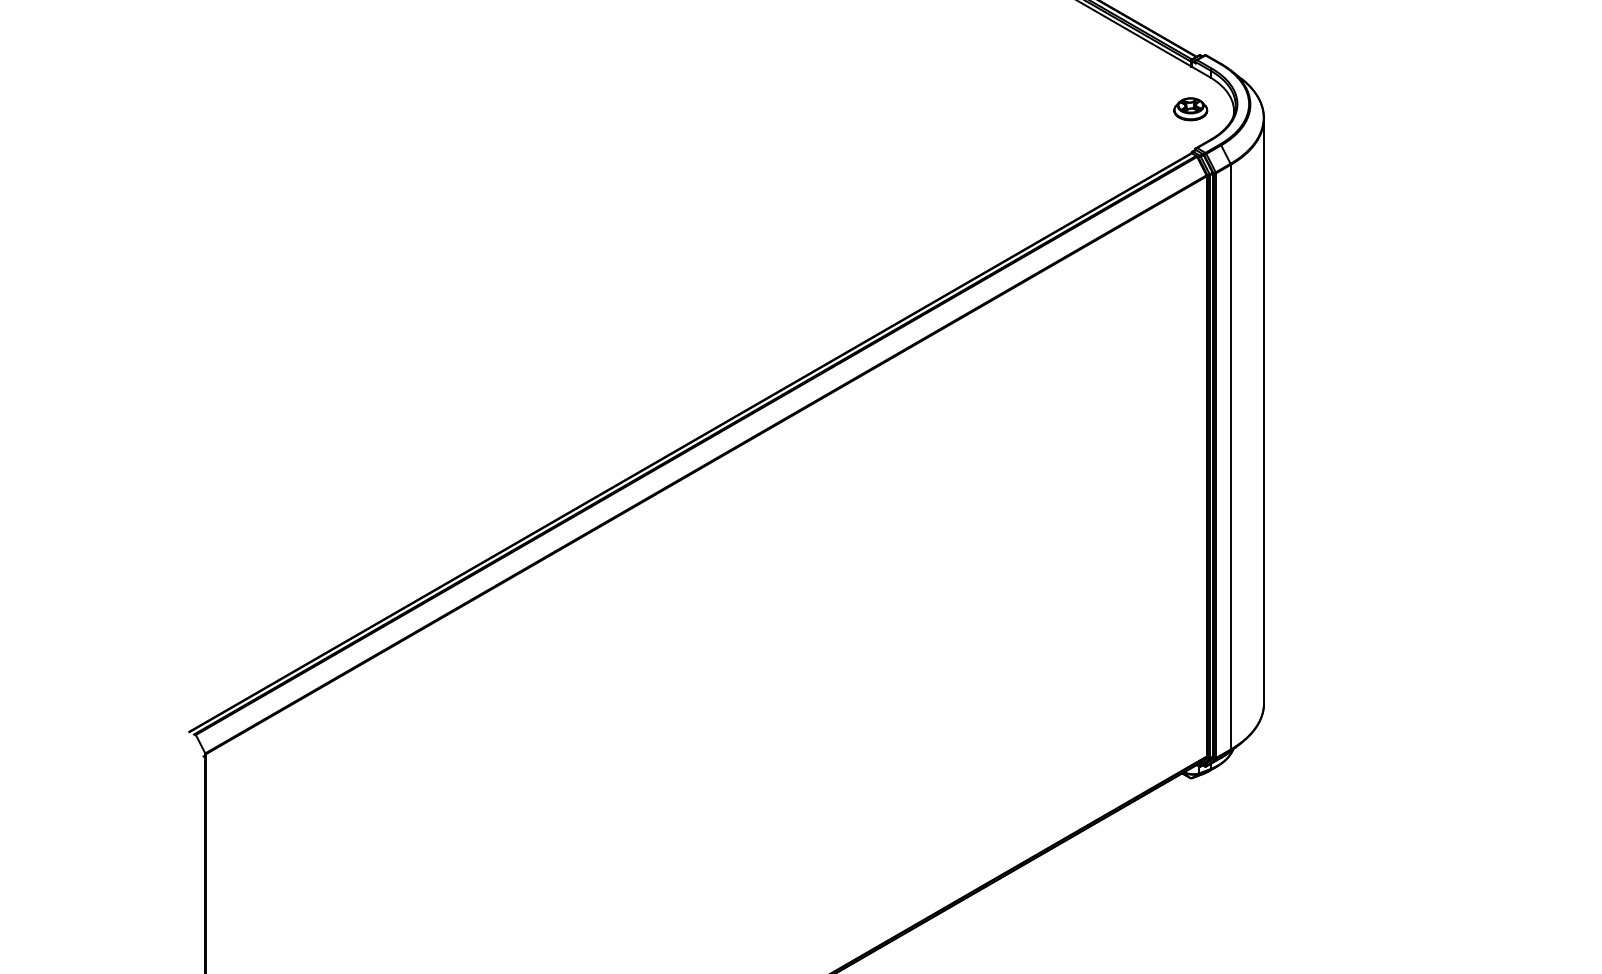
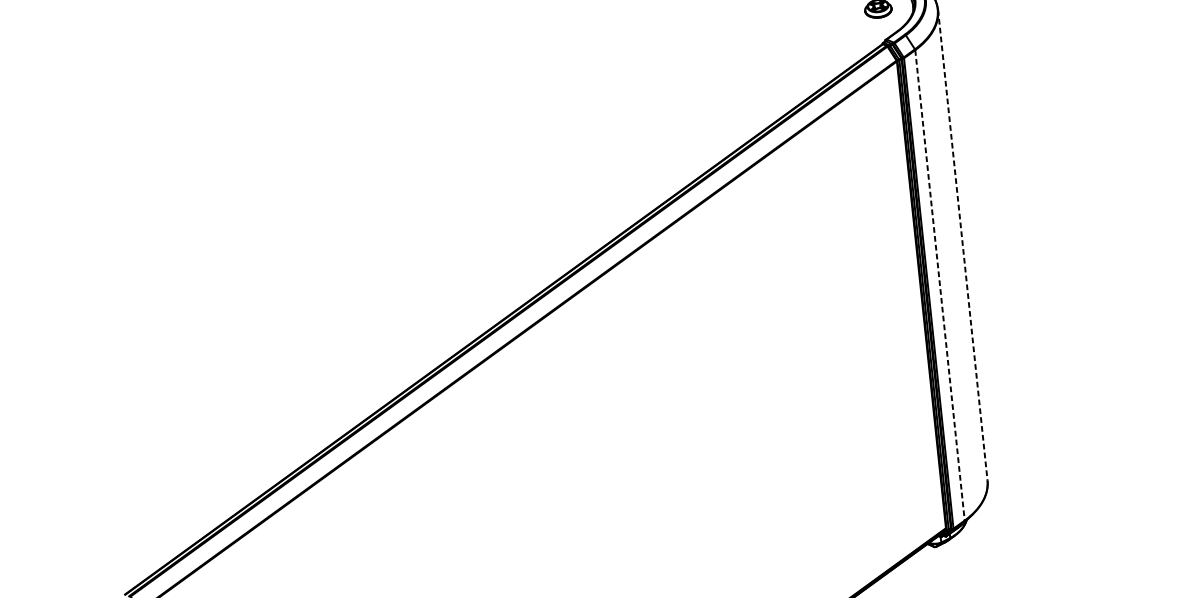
line: (1264, 411) -> (963, 245), solid -> dashed
line: (1230, 457) -> (939, 285), solid -> dashed

